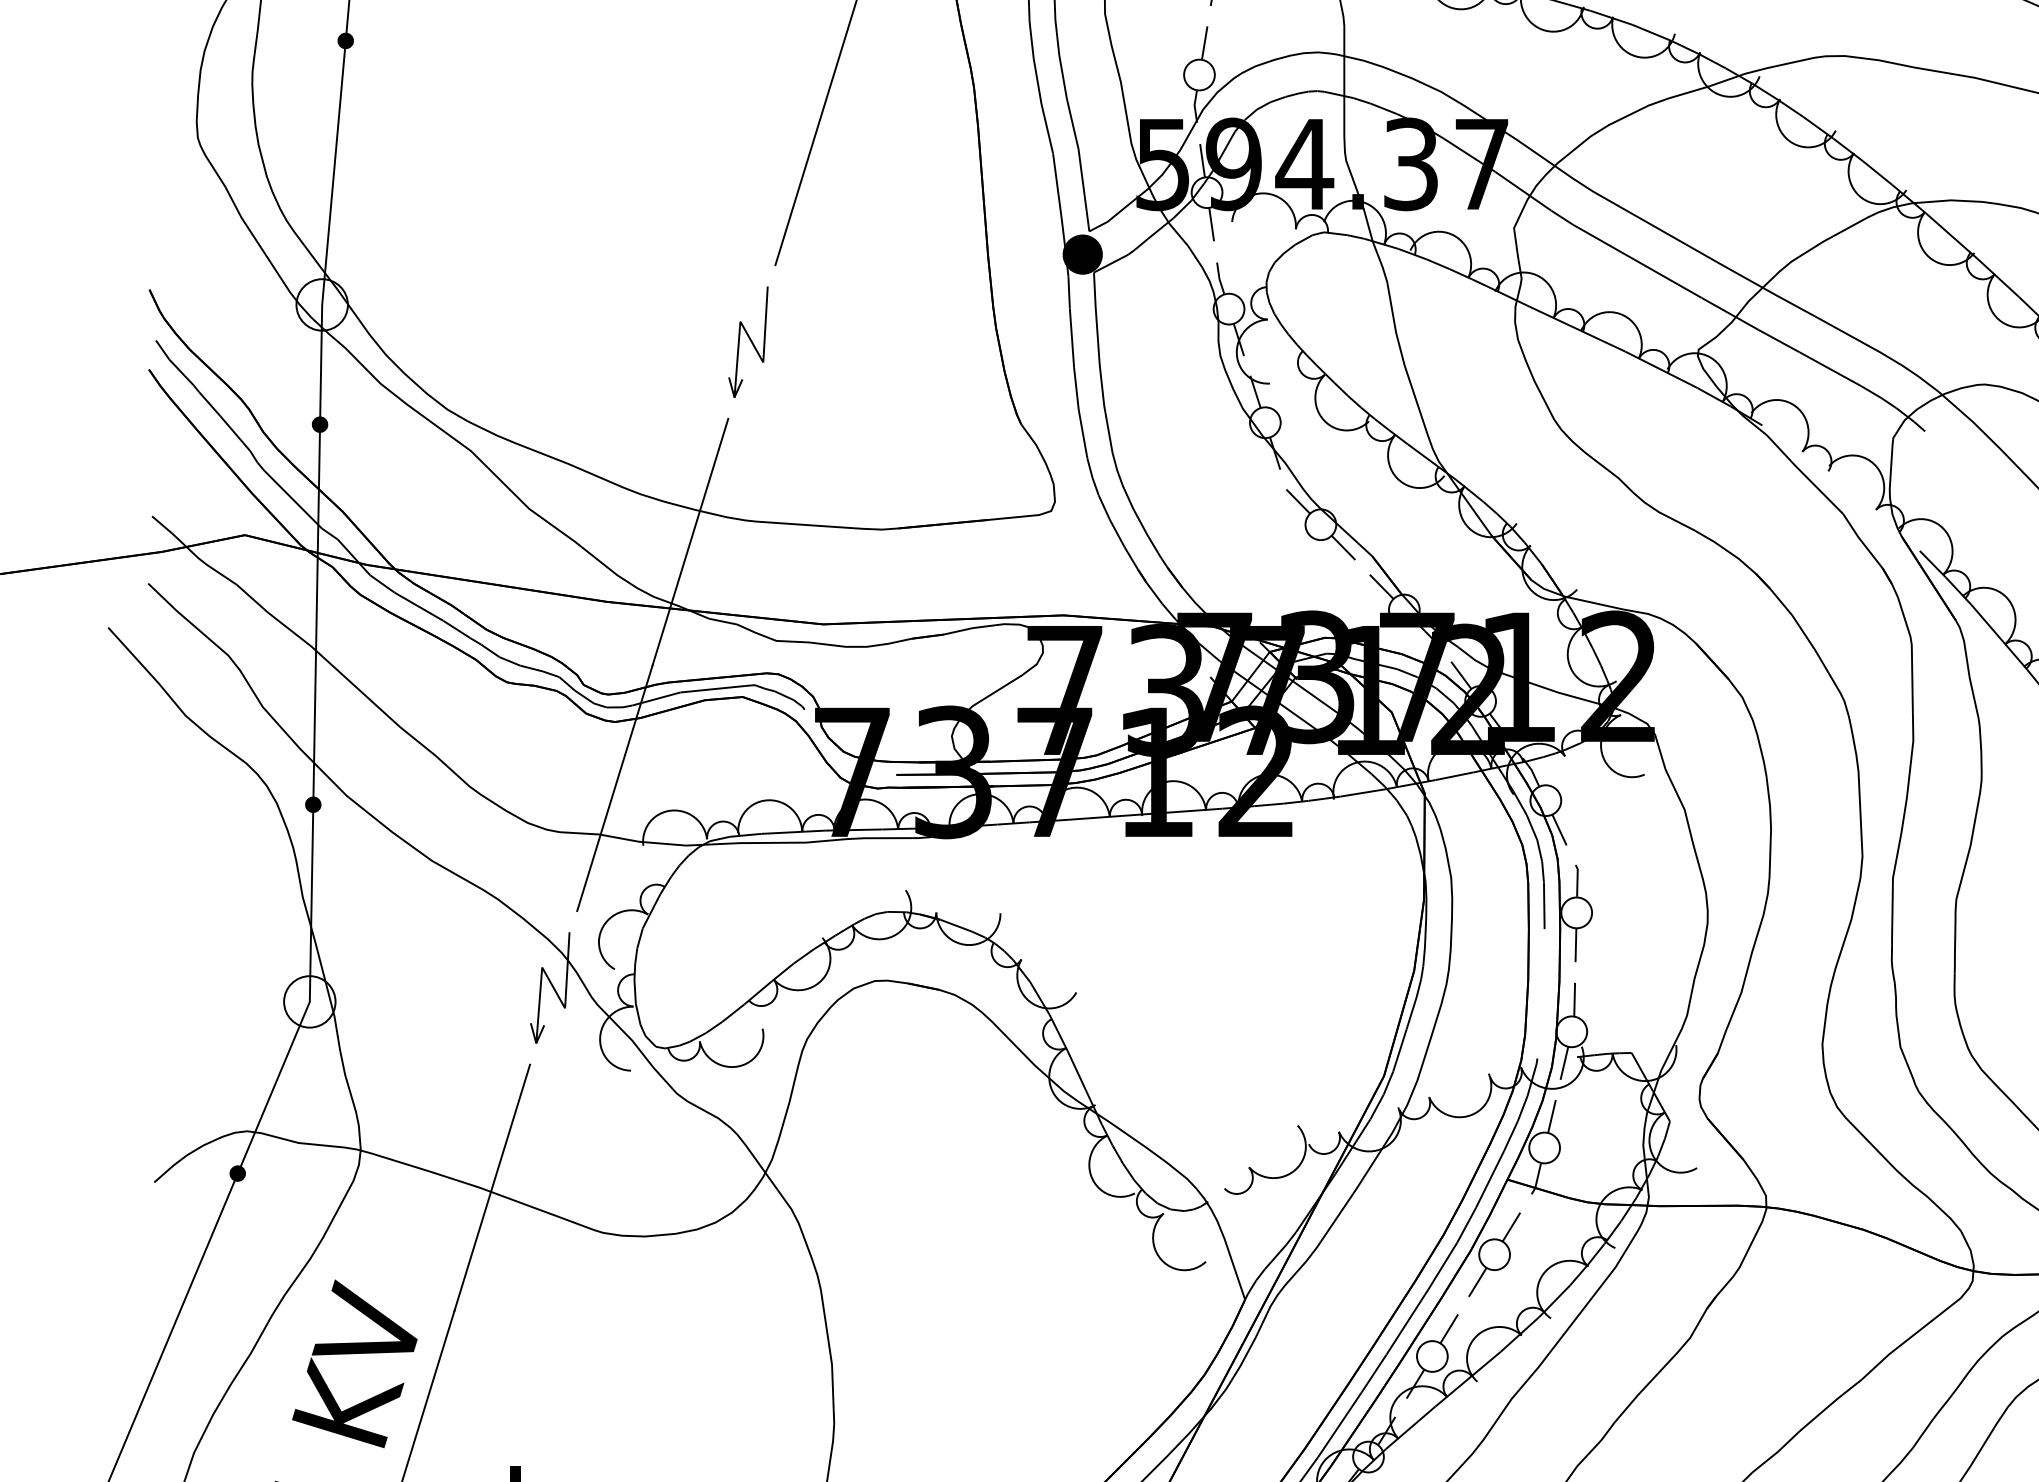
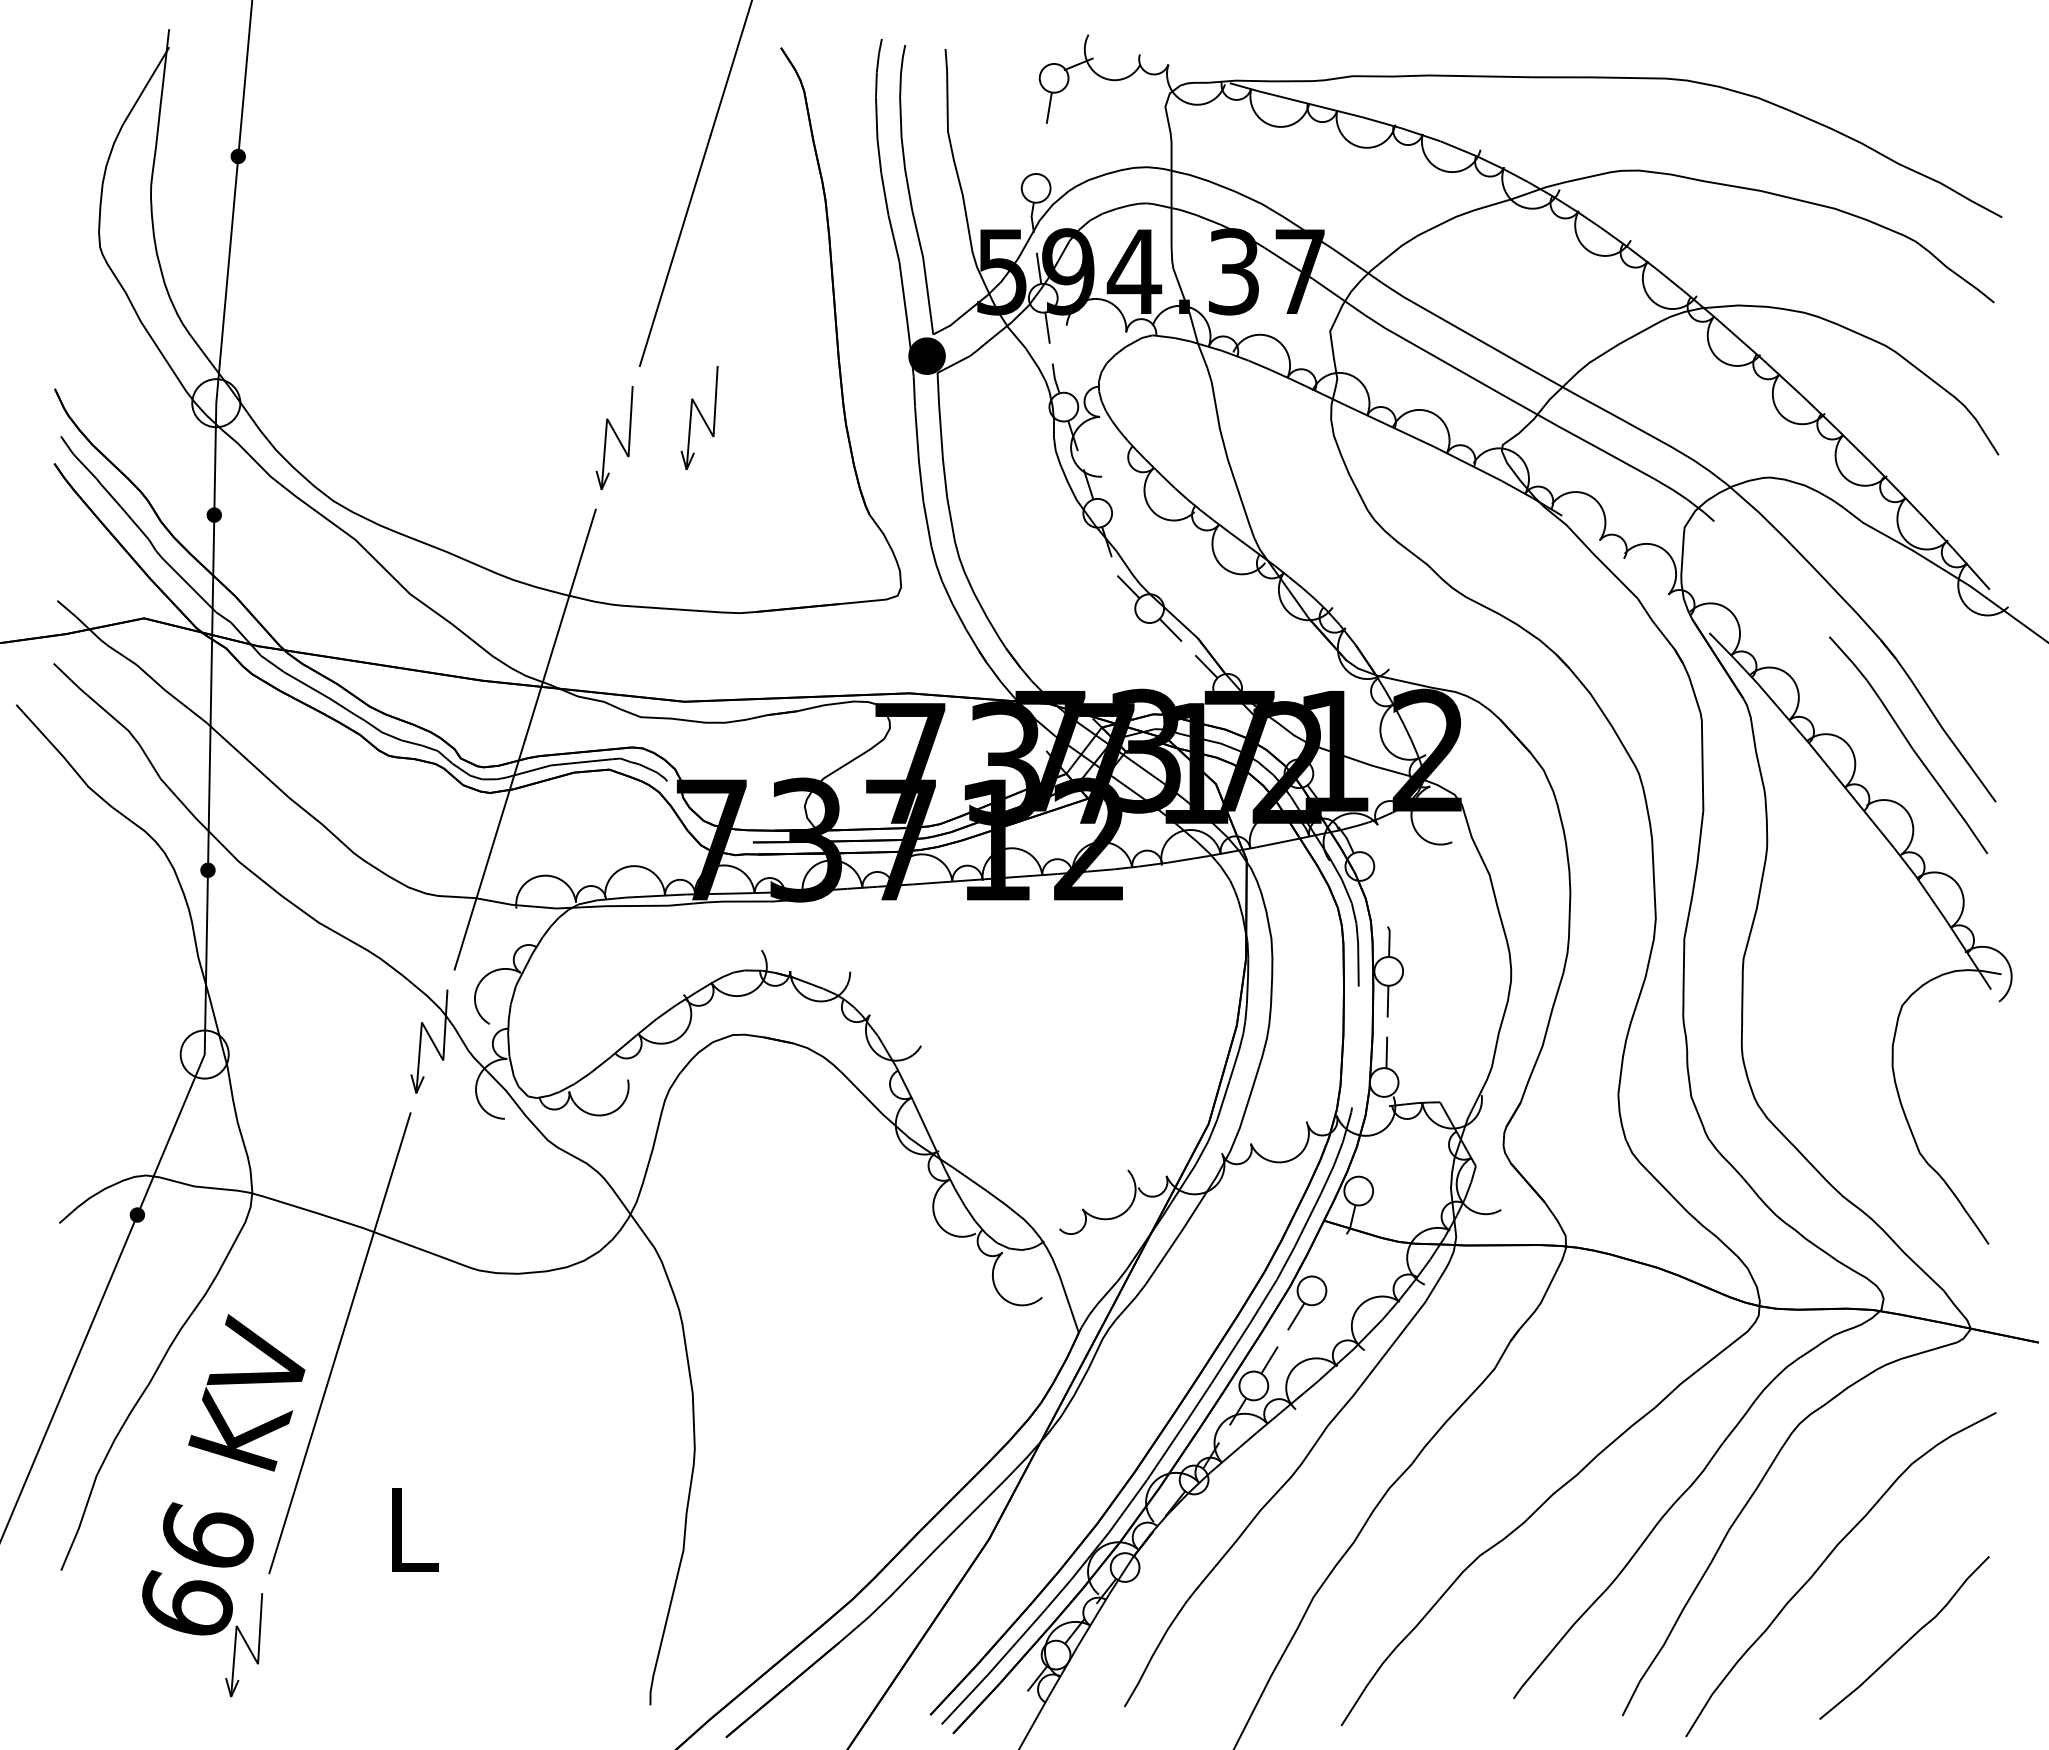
line: (1204, 43) -> (1040, 158), removed
part: (839, 320) -> (699, 417), added
line: (1460, 675) -> (1280, 749), removed
line: (1559, 829) -> (1372, 893), removed
line: (1563, 1062) -> (1376, 1111), removed
line: (1551, 1116) -> (1365, 1161), removed
line: (1511, 1227) -> (1327, 1265), removed

